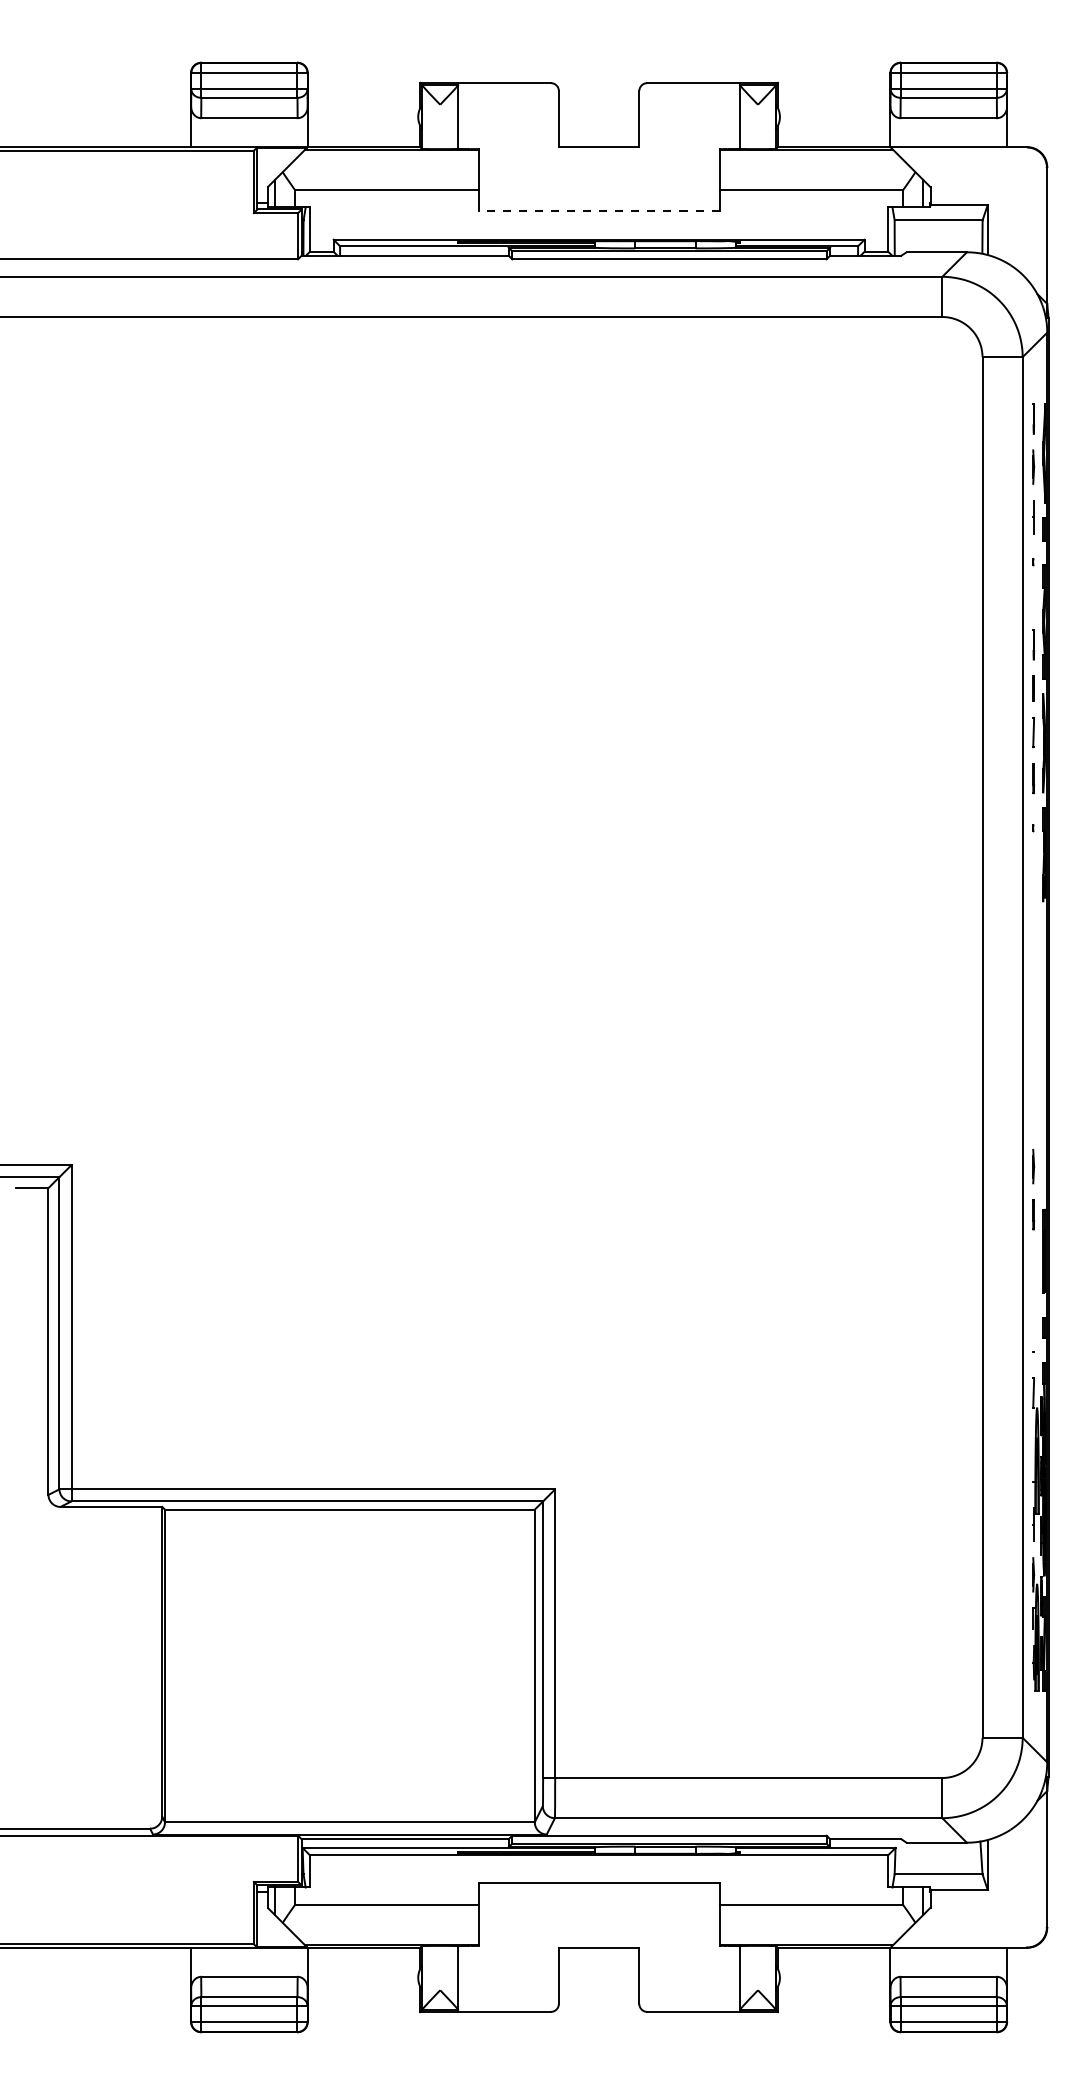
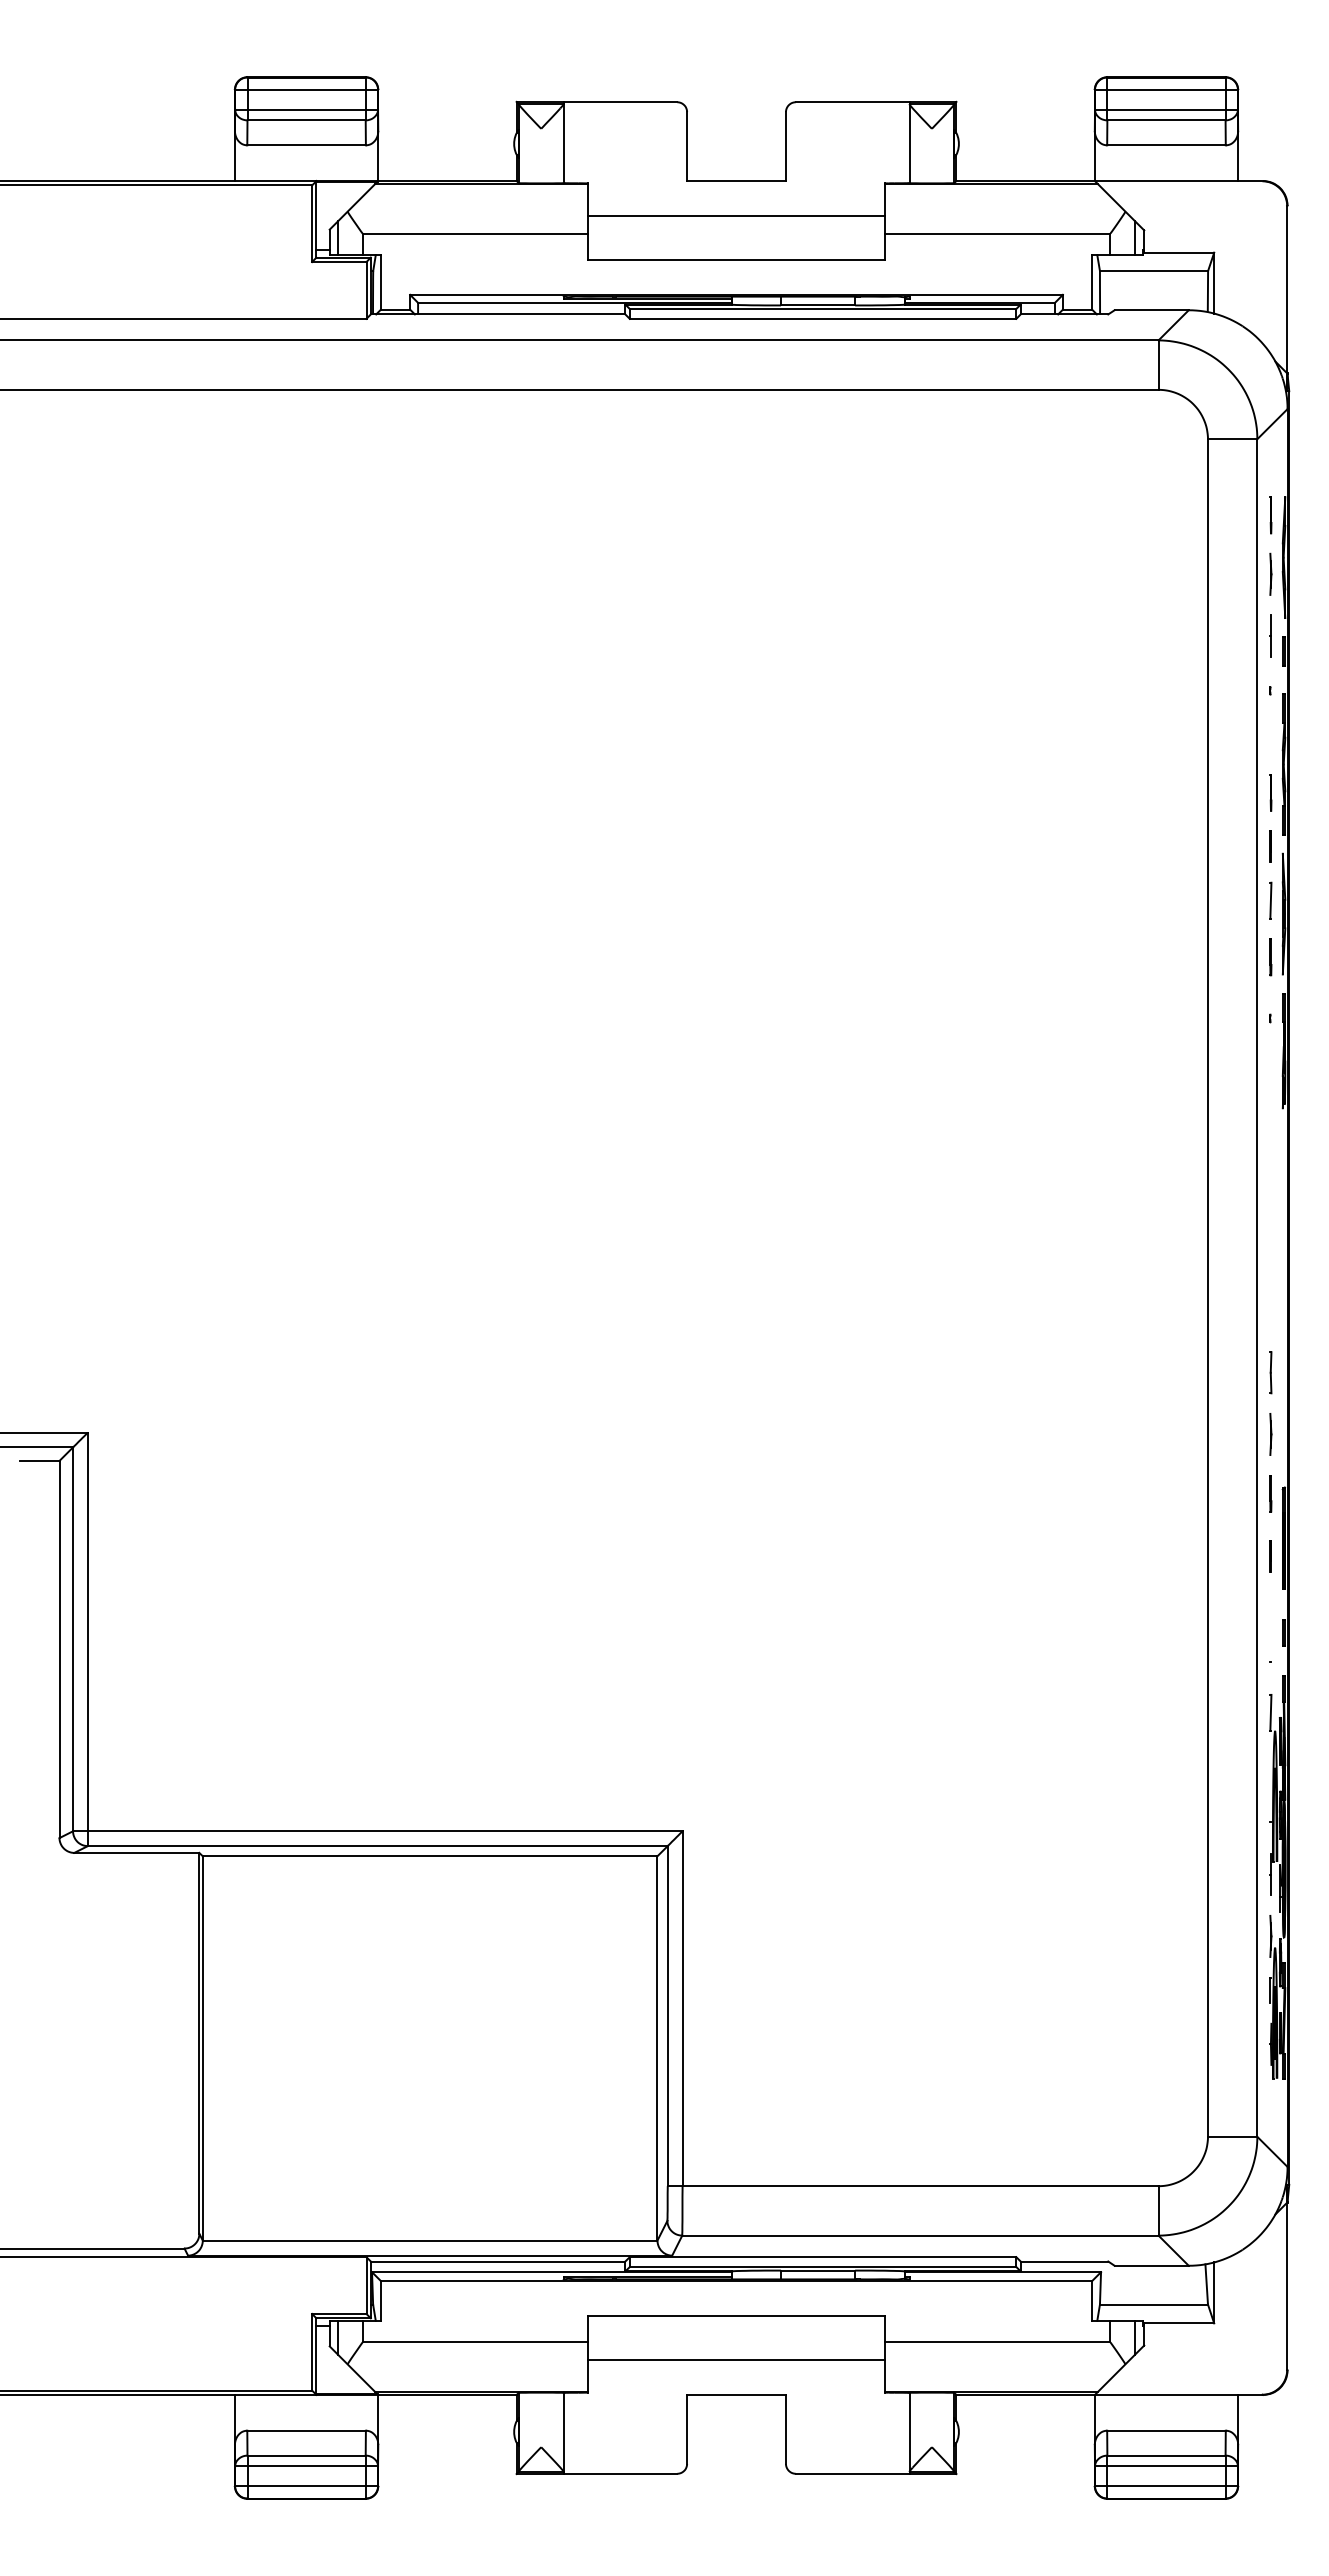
line: (599, 175) -> (736, 215), added
line: (599, 211) -> (736, 260), dashed -> solid
line: (1033, 1116) -> (1270, 1372), added
line: (1033, 1265) -> (1270, 1556), added
line: (599, 1919) -> (736, 2360), added

